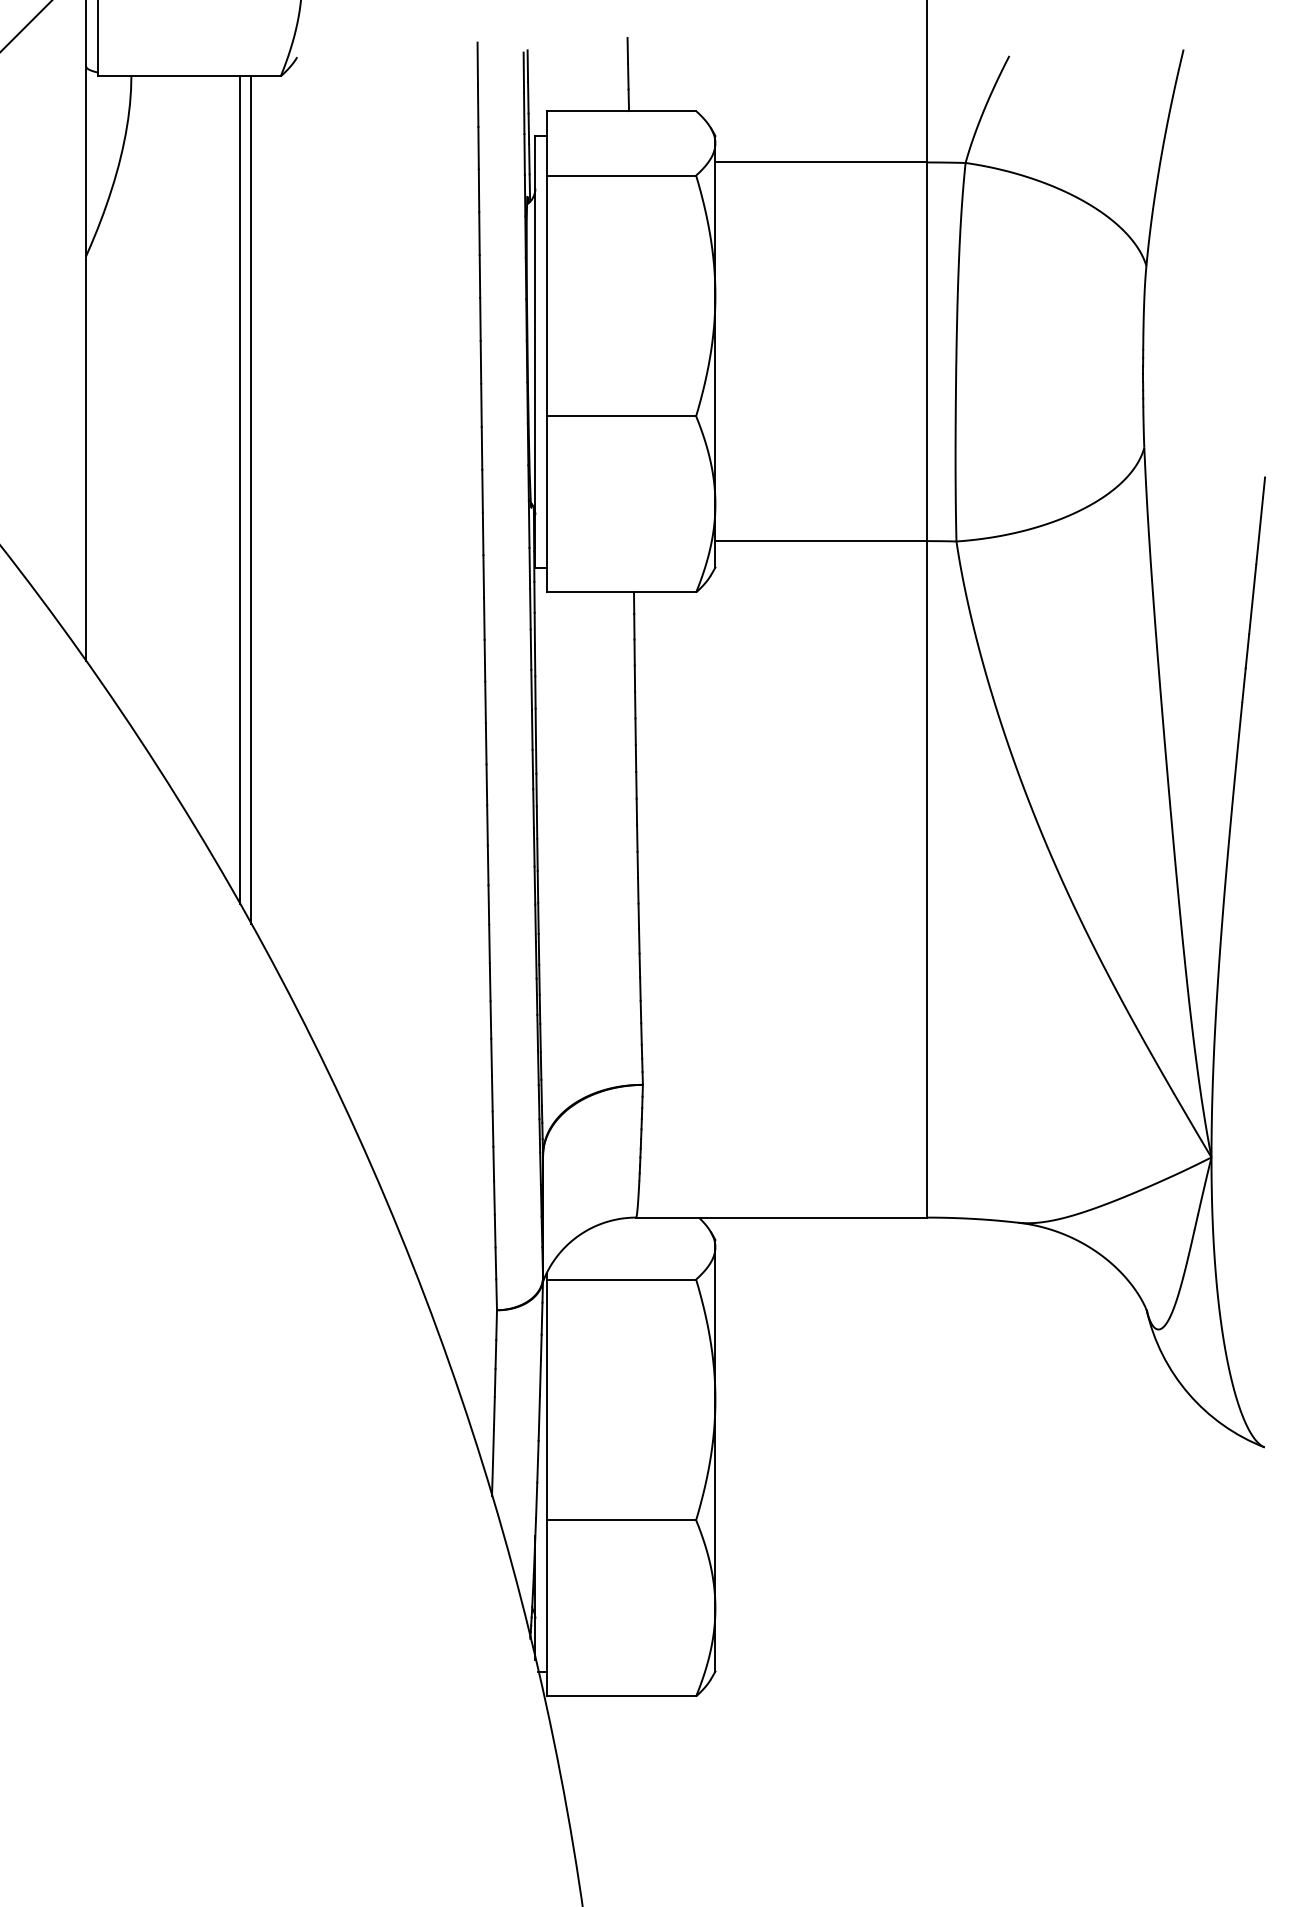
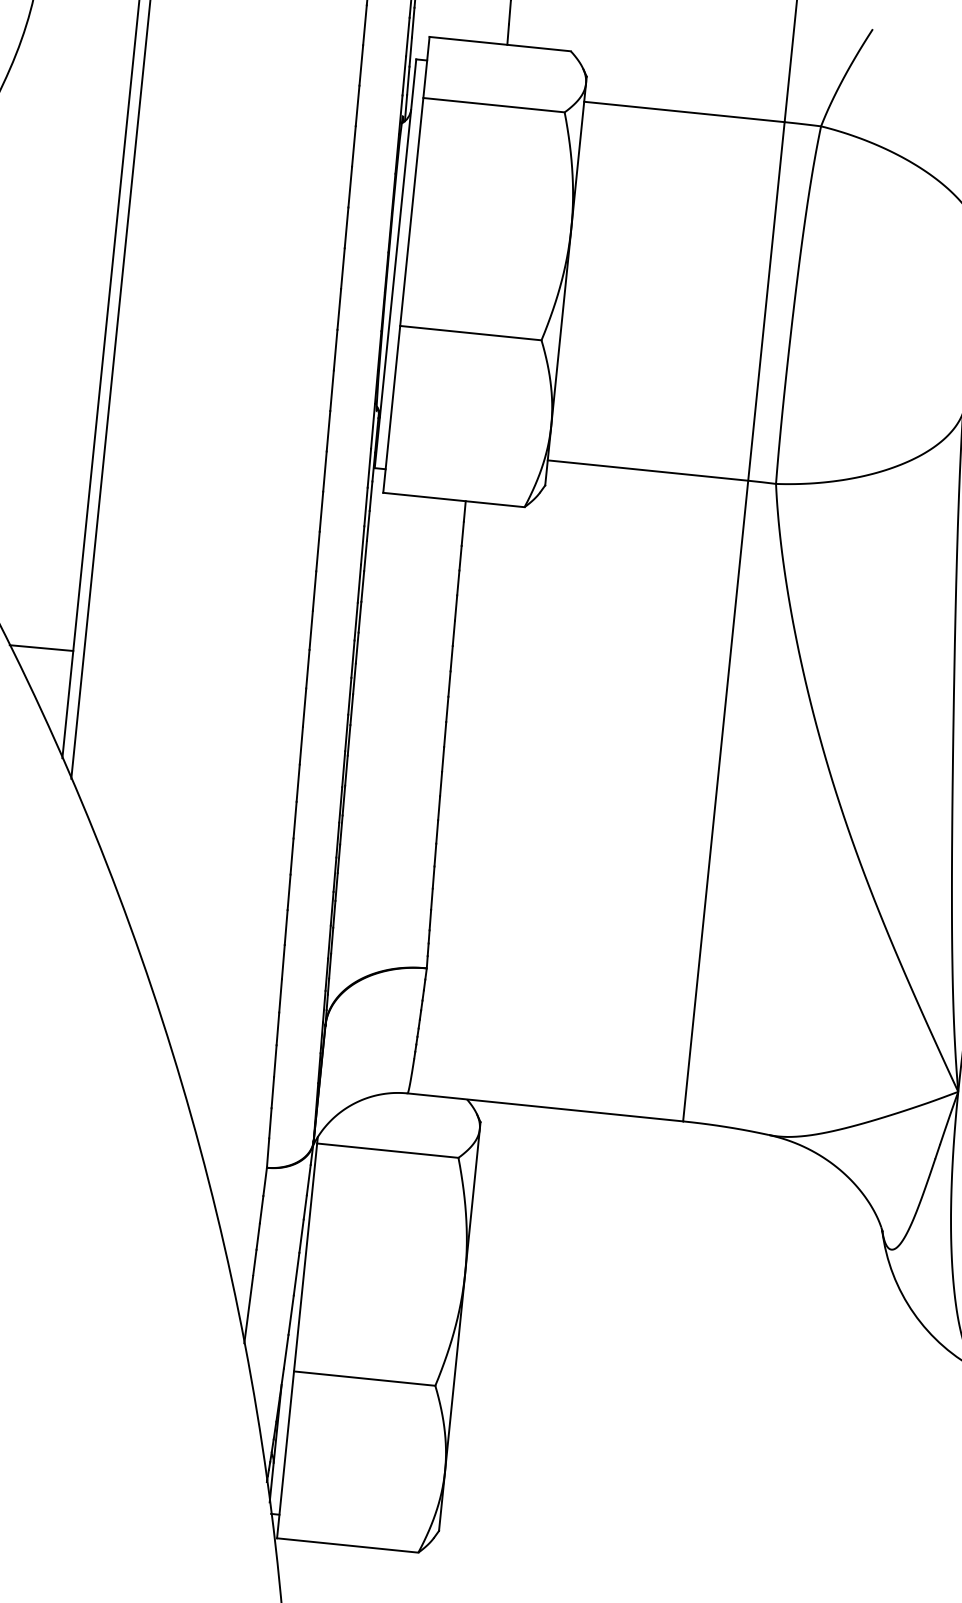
line: (205, 790) -> (40, 647), added

